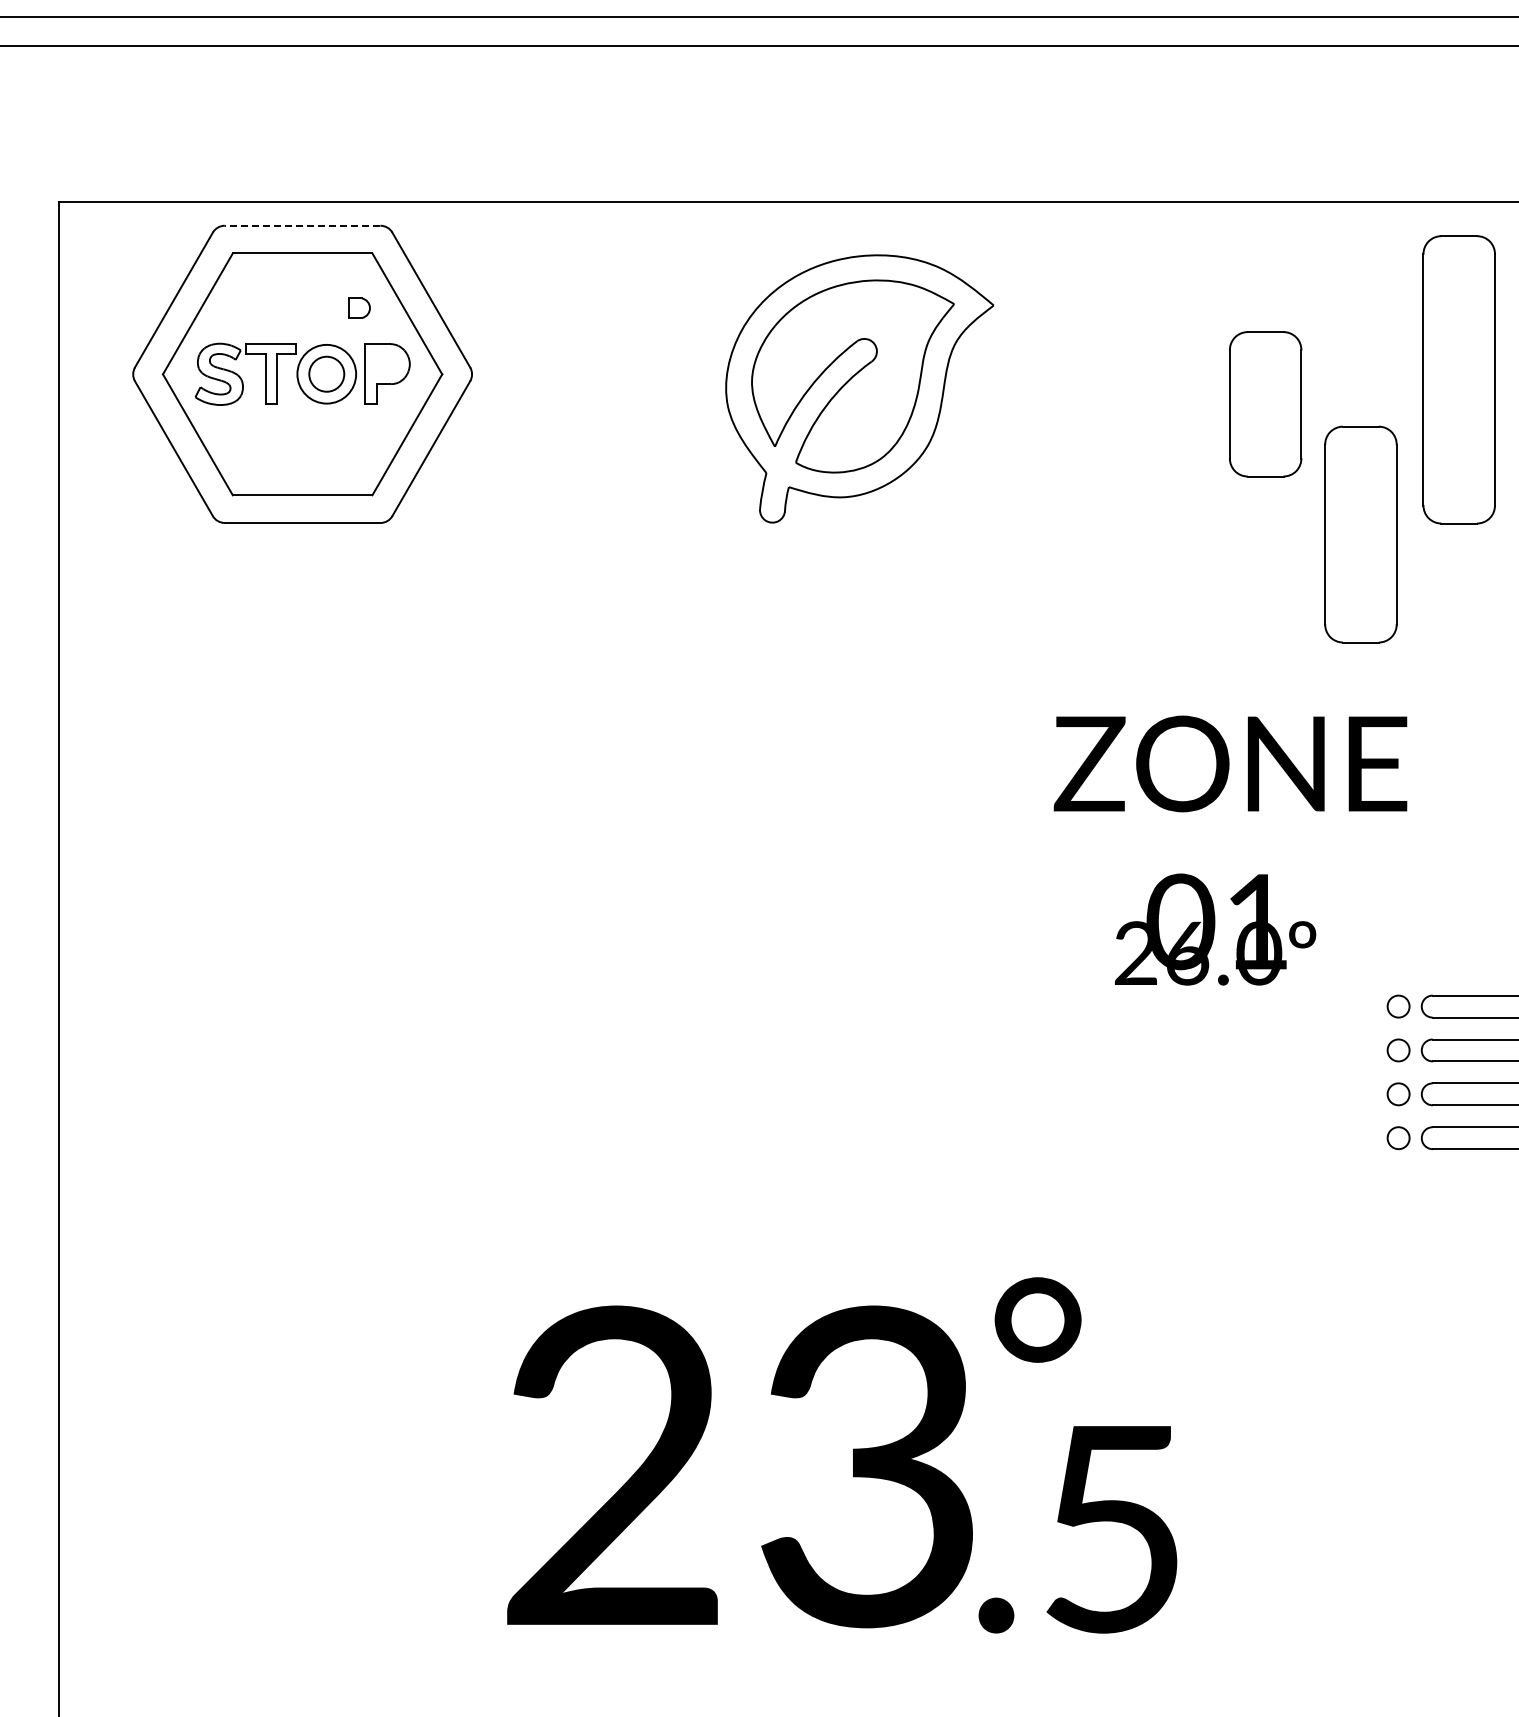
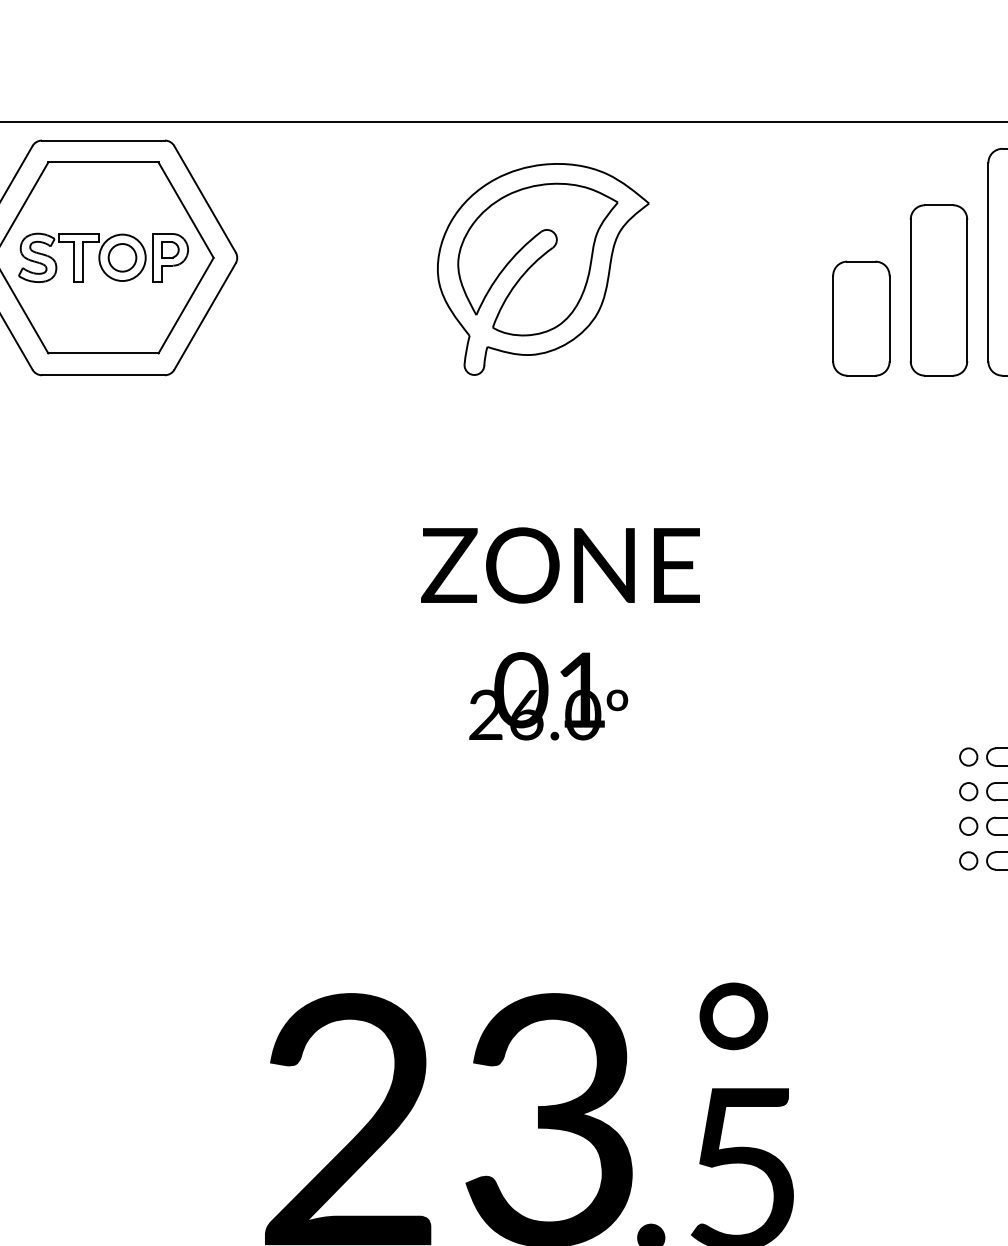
line: (302, 225) -> (103, 140), dashed -> solid
part: (359, 307) -> (170, 249), moved
part: (1265, 404) -> (861, 318), moved
part: (1360, 534) -> (938, 290), moved
text: (1230, 850) -> (560, 633), moved
text: (1037, 1319) -> (733, 1015), moved

